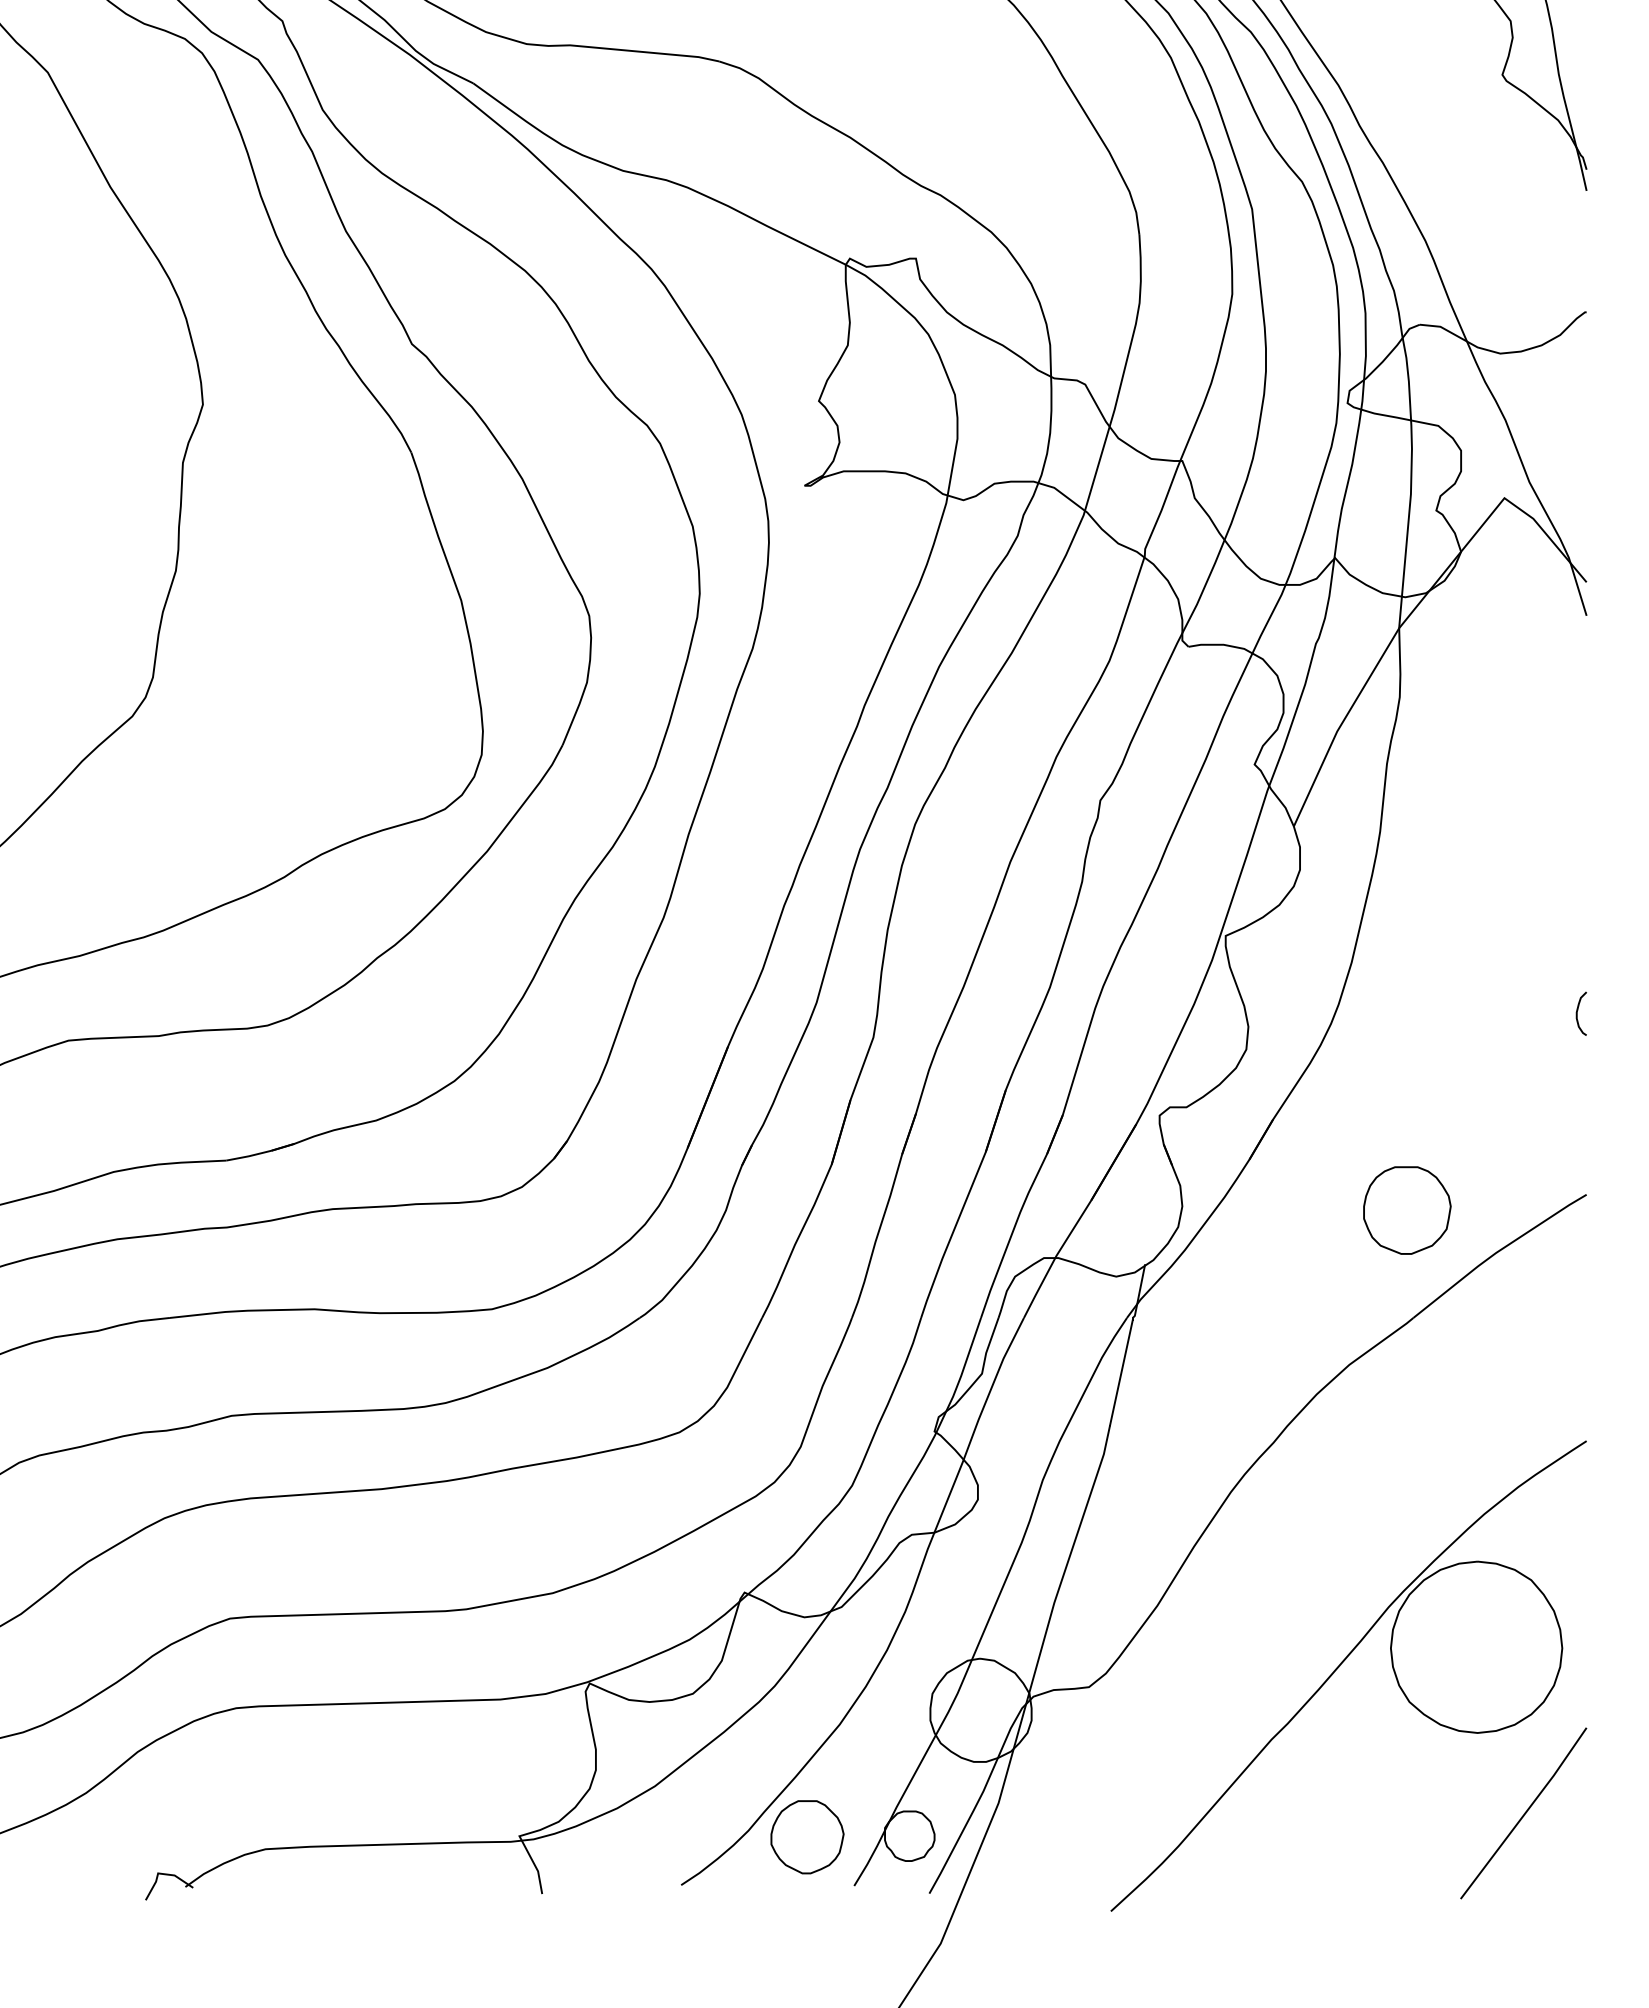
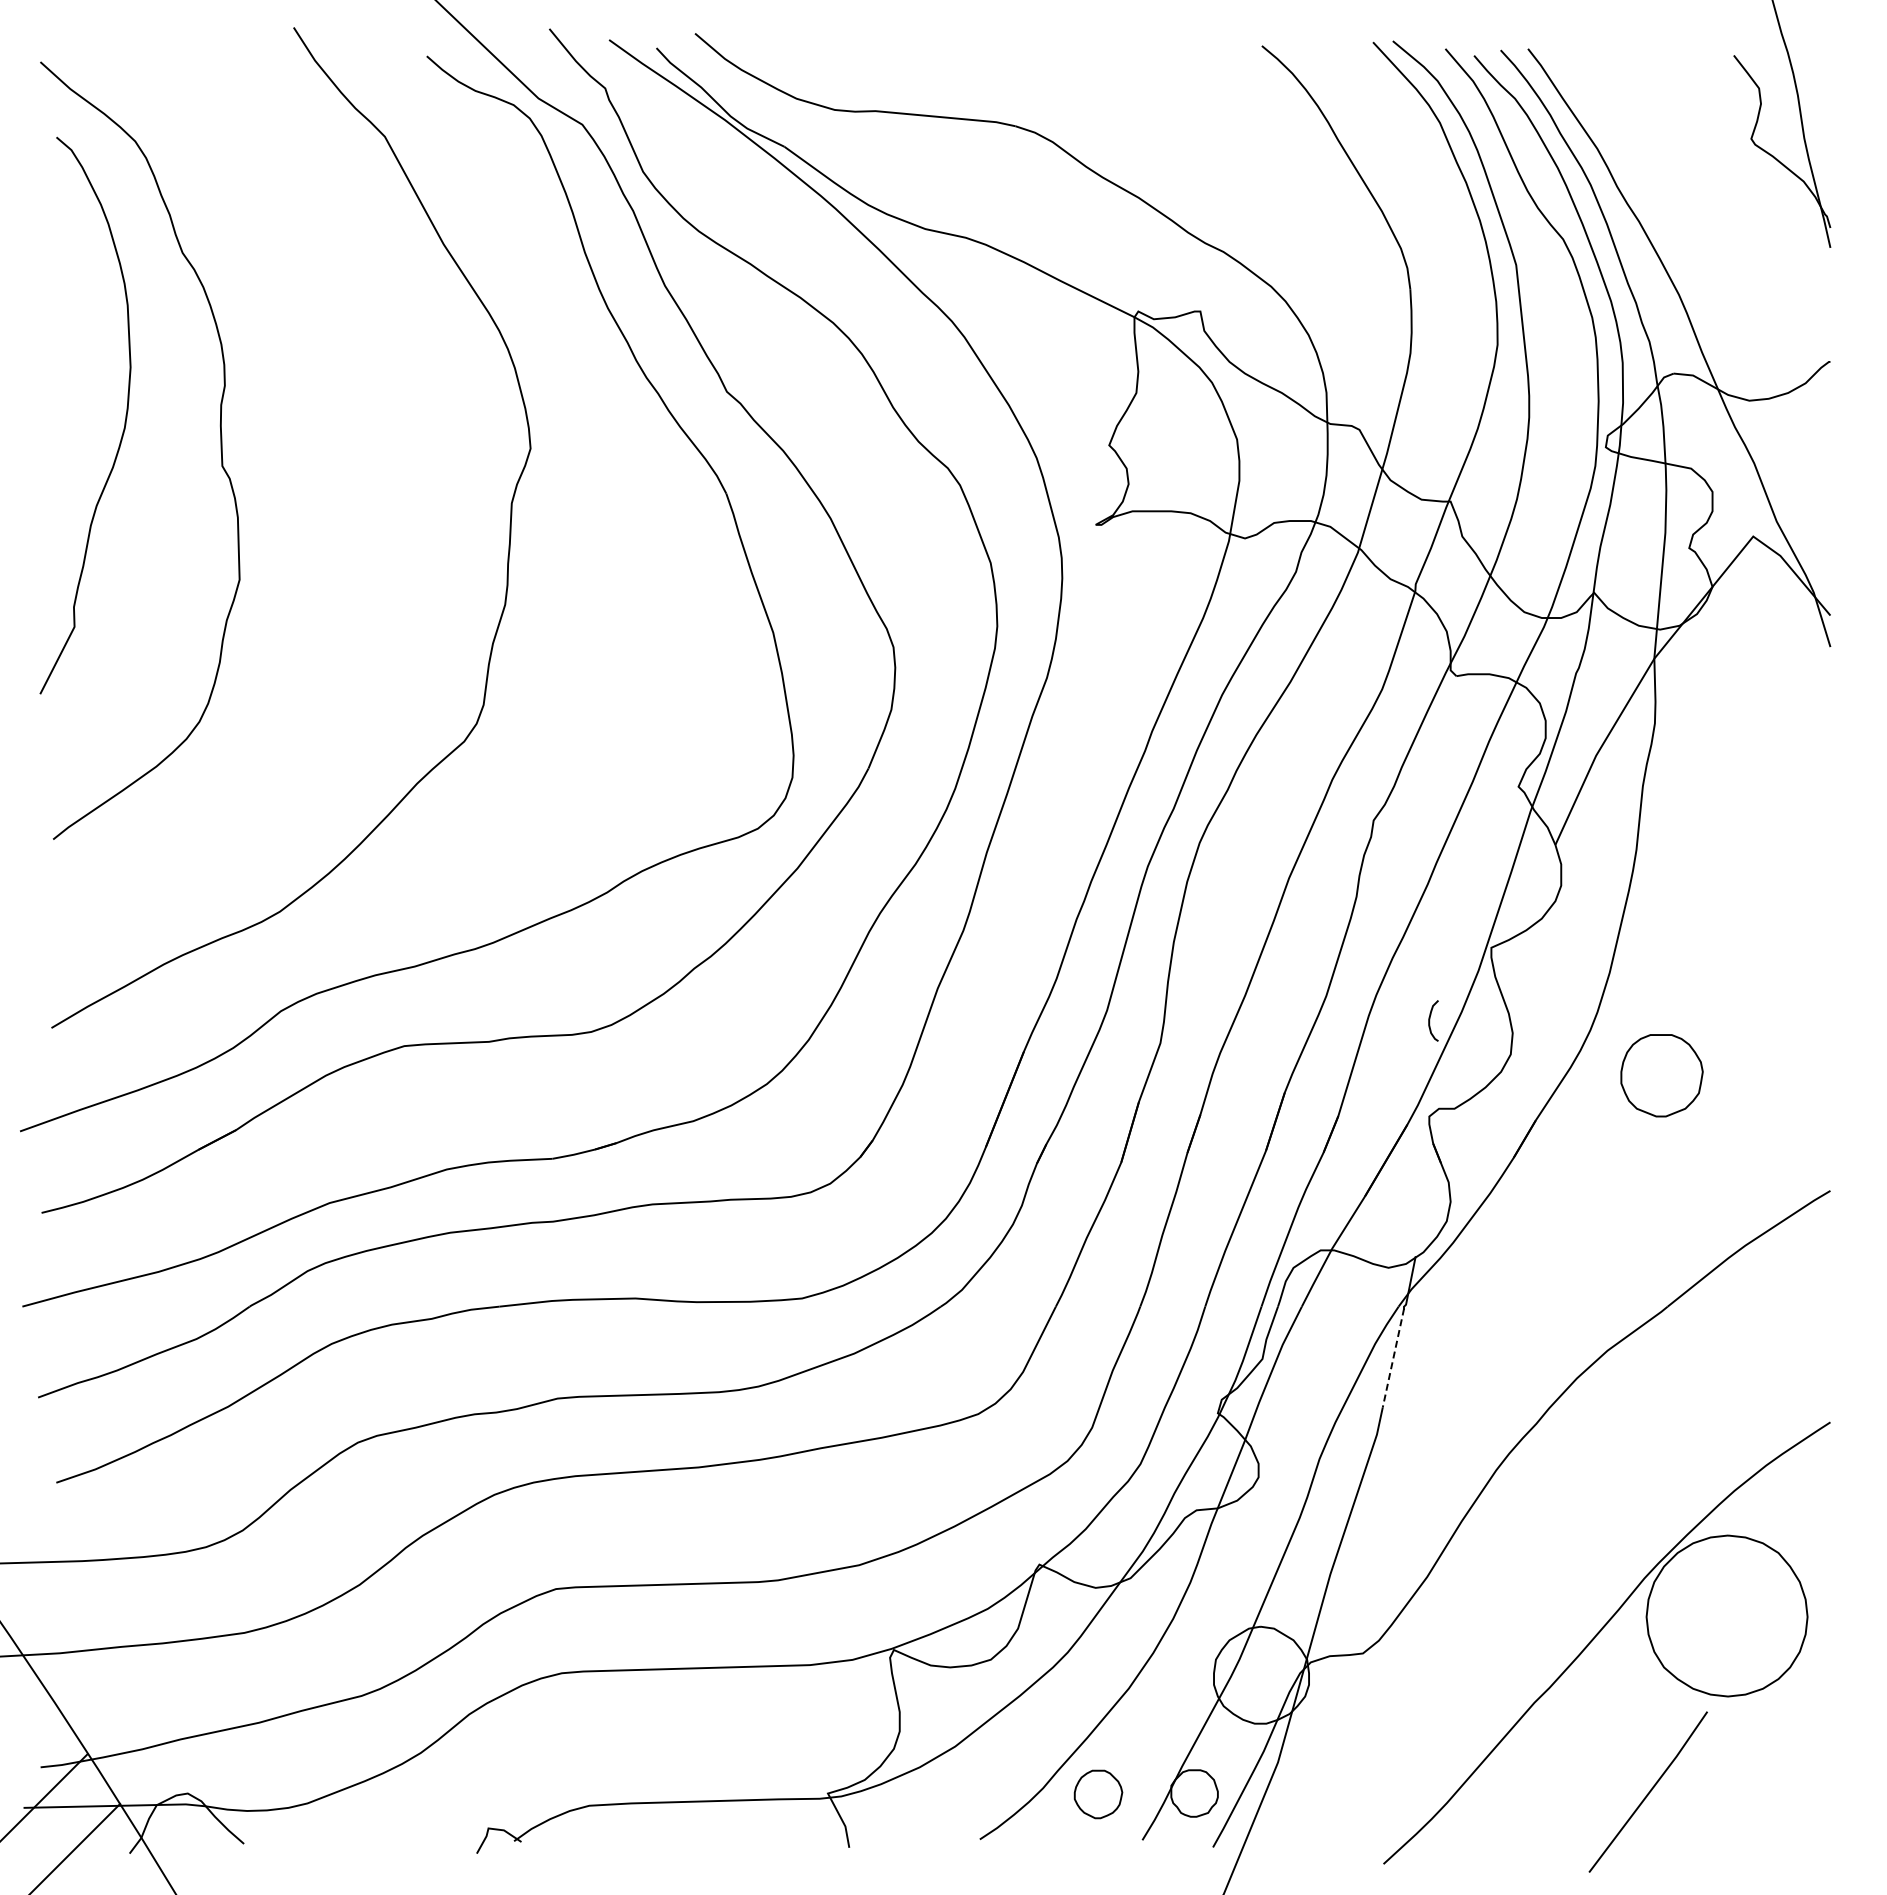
curve: (1578, 1013) -> (1430, 1020), moved
part: (1406, 1210) -> (1661, 1075), moved
line: (1121, 1373) -> (1393, 1358), solid -> dashed
line: (1523, 1813) -> (1648, 1792), moved
part: (807, 1837) -> (1098, 1794), size x0.7

